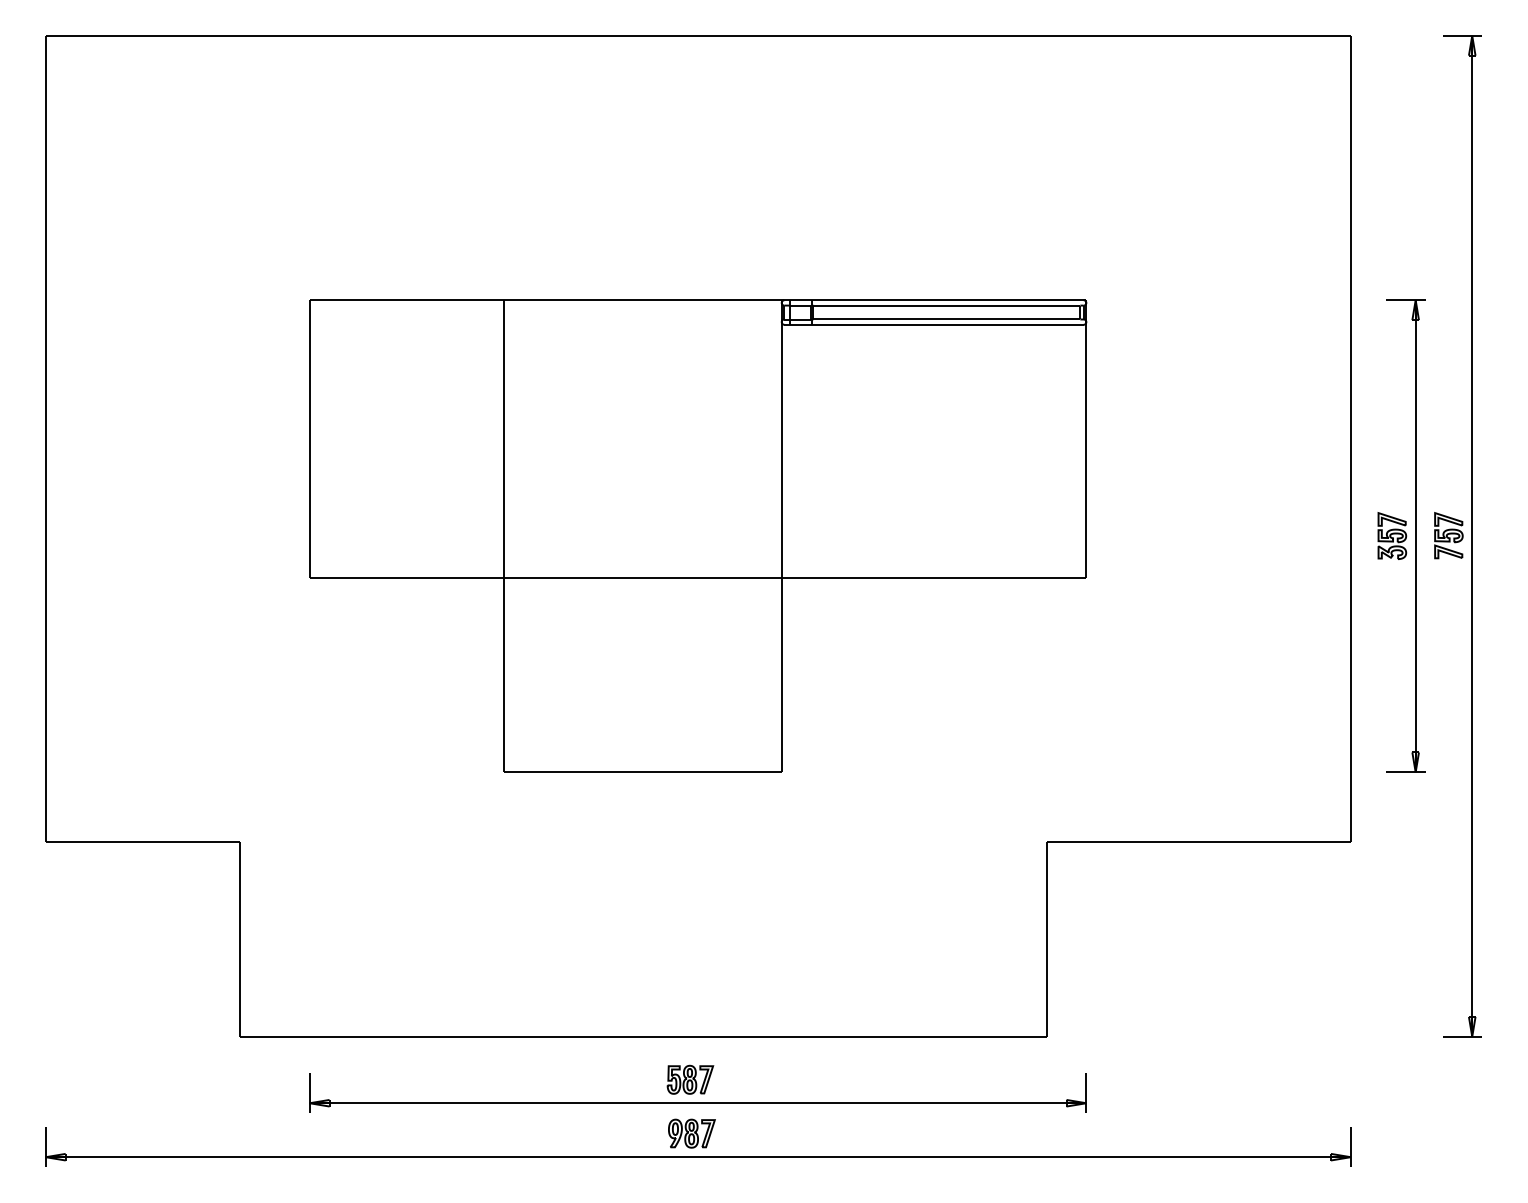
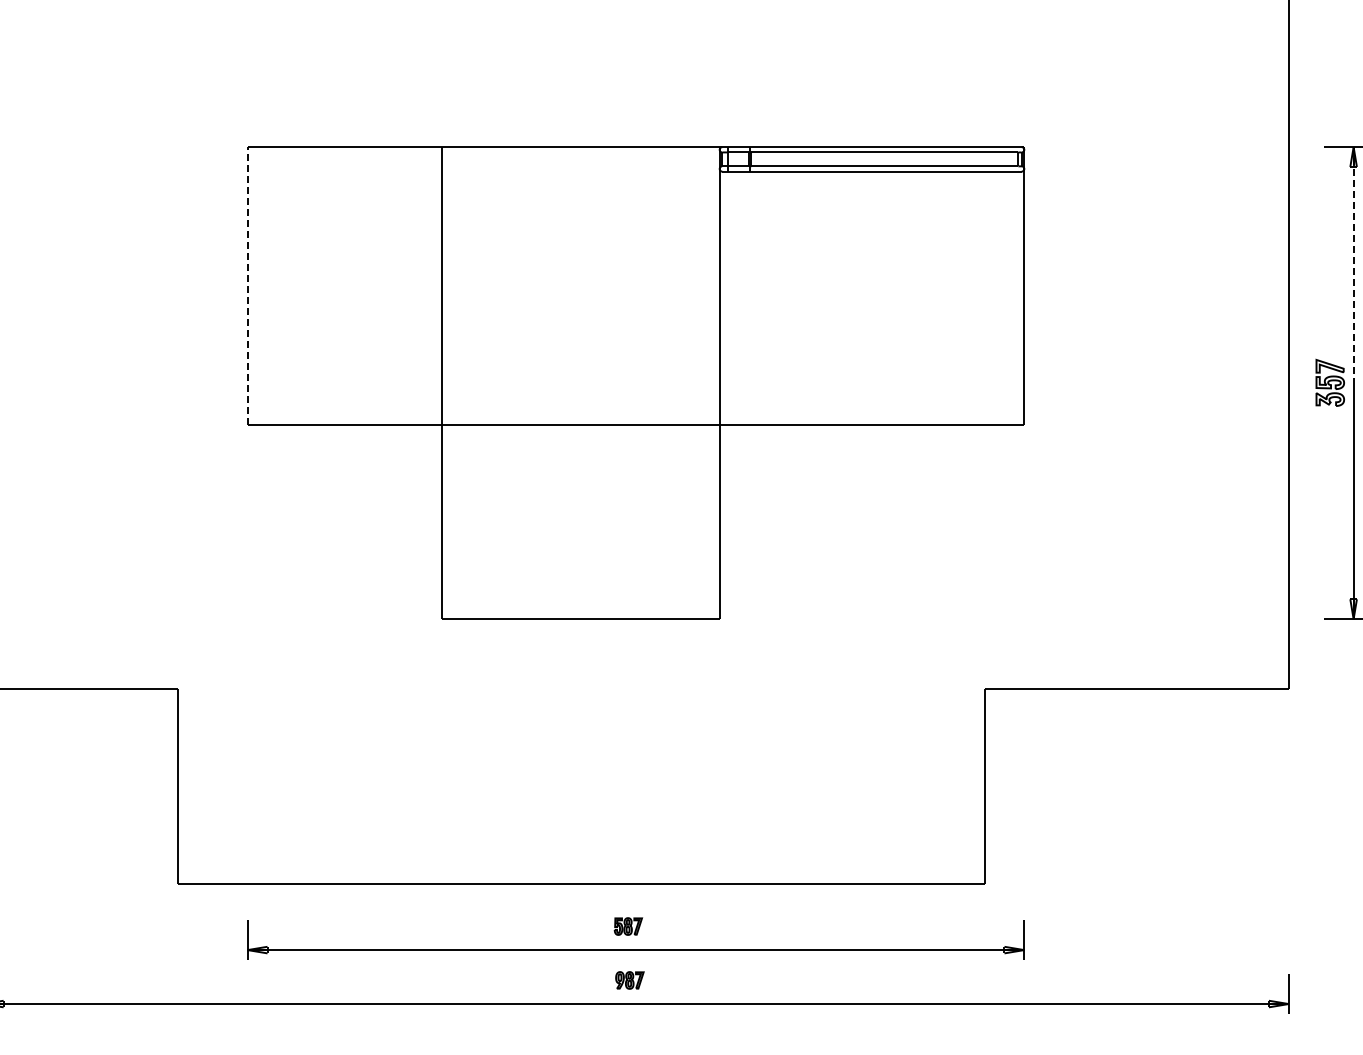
line: (1415, 418) -> (1353, 265), solid -> dashed
line: (309, 439) -> (247, 286), solid -> dashed
part: (690, 1079) -> (628, 926), size x0.6
part: (691, 1133) -> (629, 980), size x0.6

